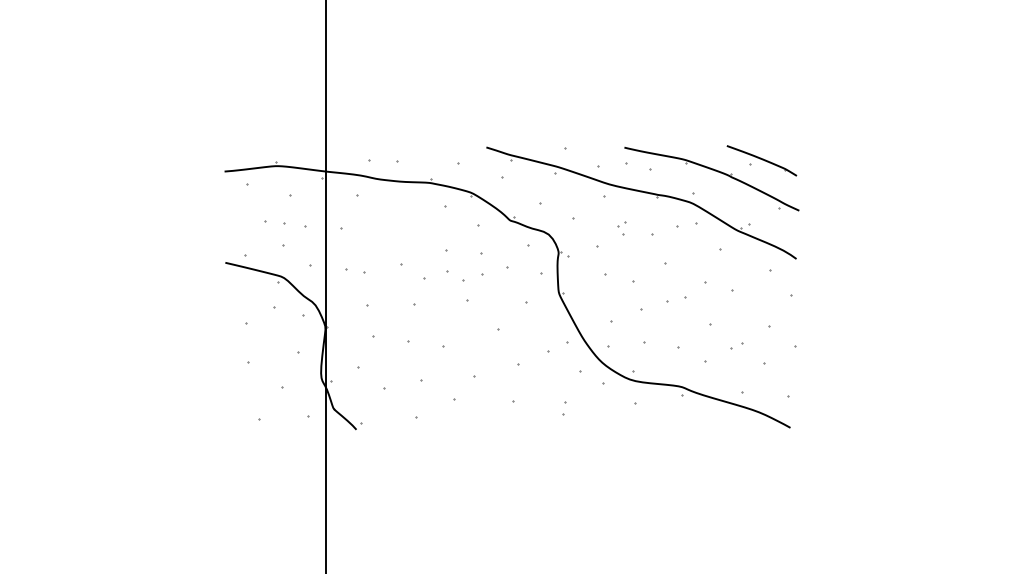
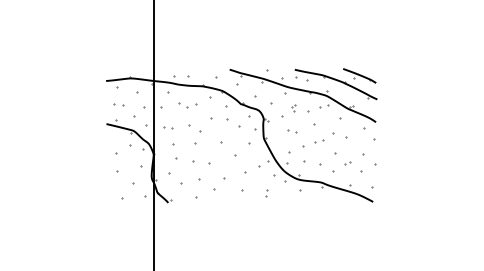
part: (274, 221) -> (118, 104), moved
part: (464, 276) -> (187, 105), moved
part: (619, 278) -> (292, 131), size x0.62

